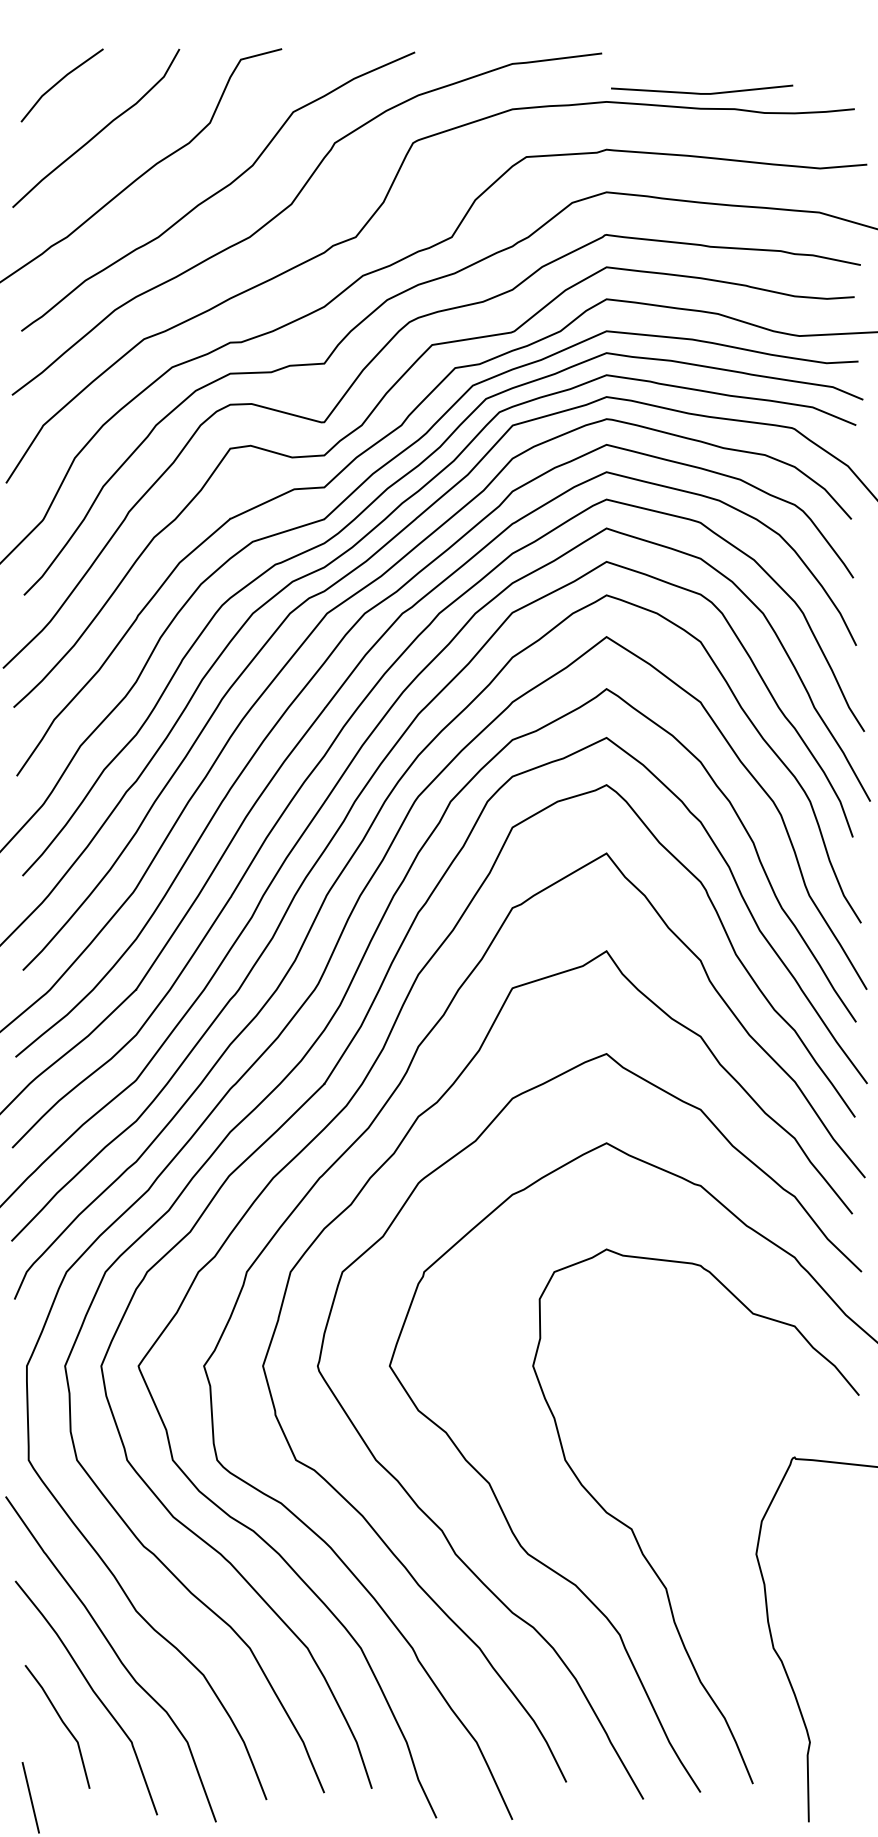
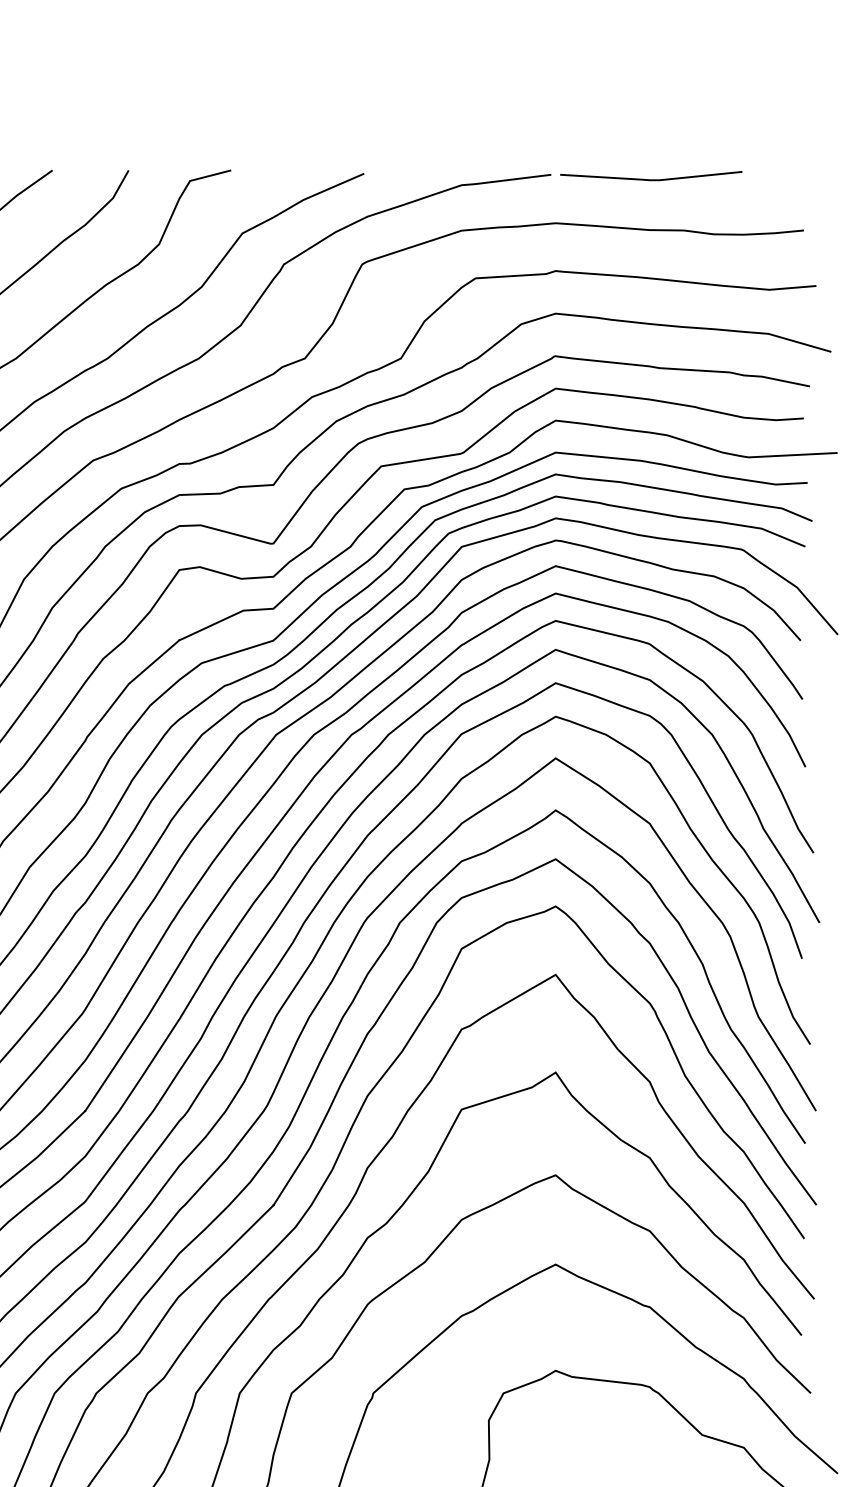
line: (702, 93) -> (651, 179), moved

